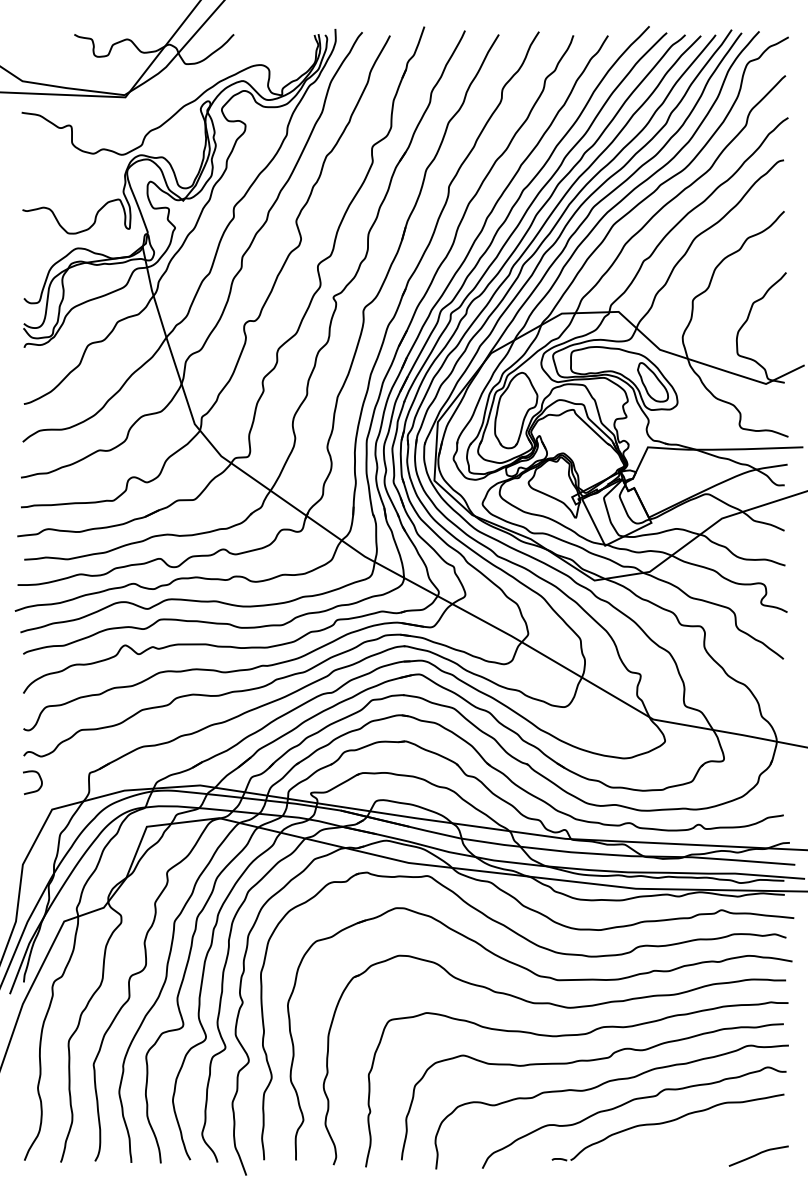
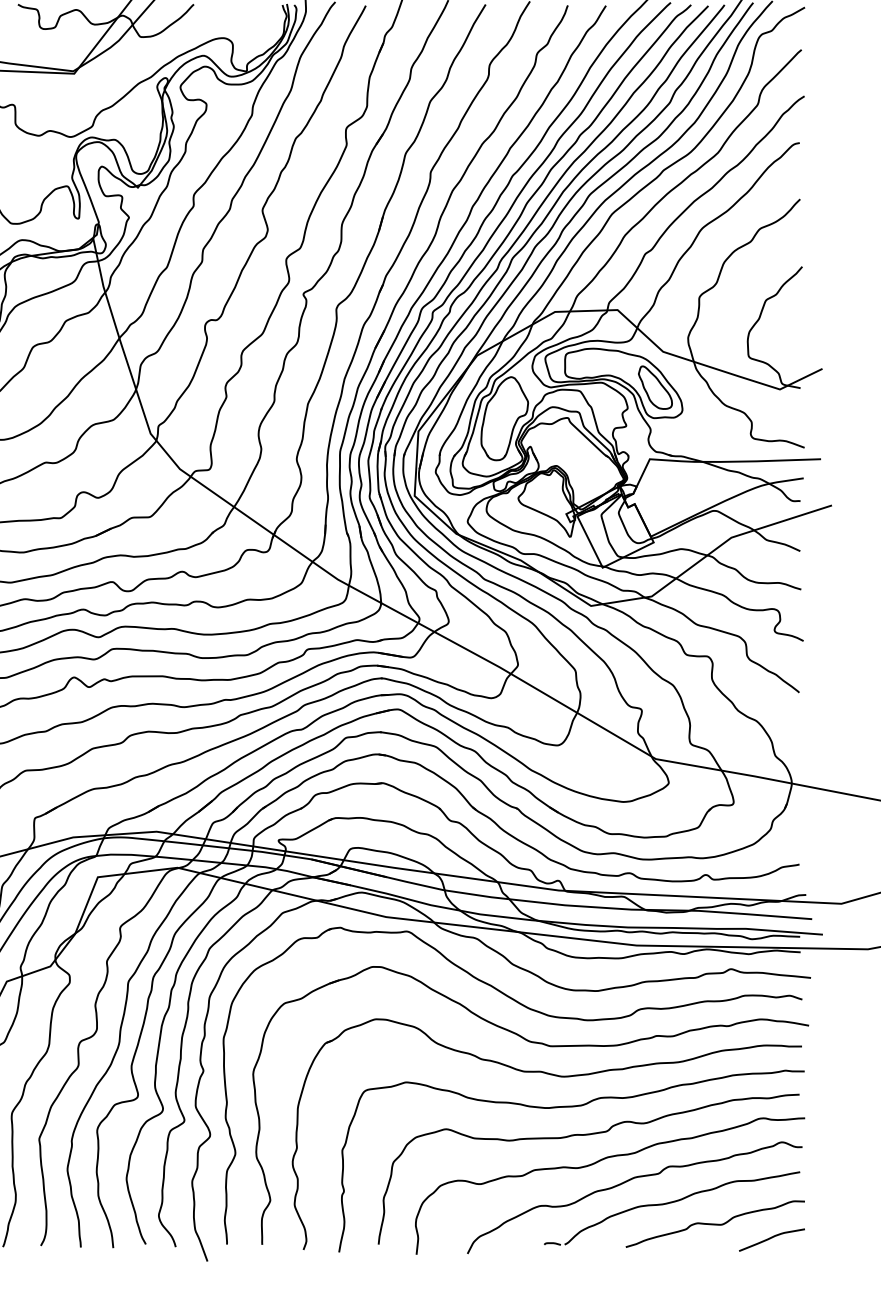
curve: (707, 1141) -> (715, 1223), added

